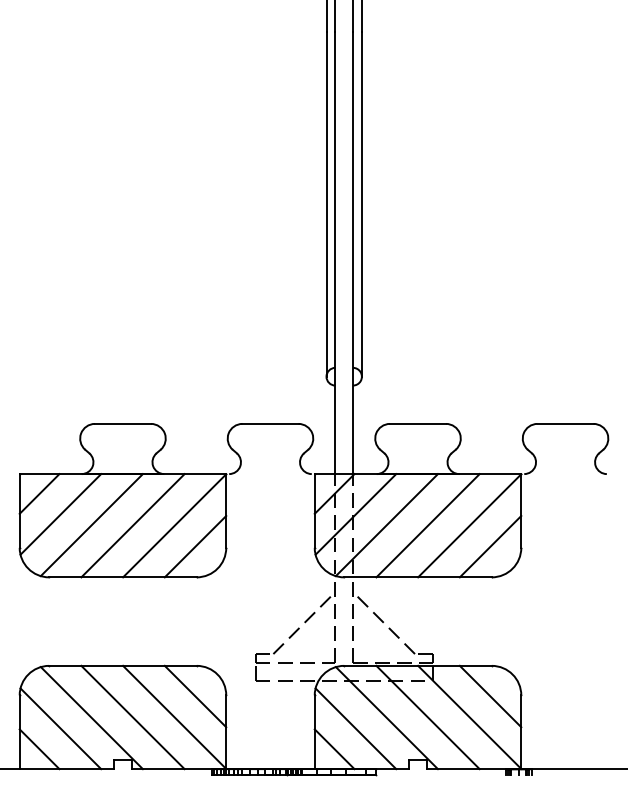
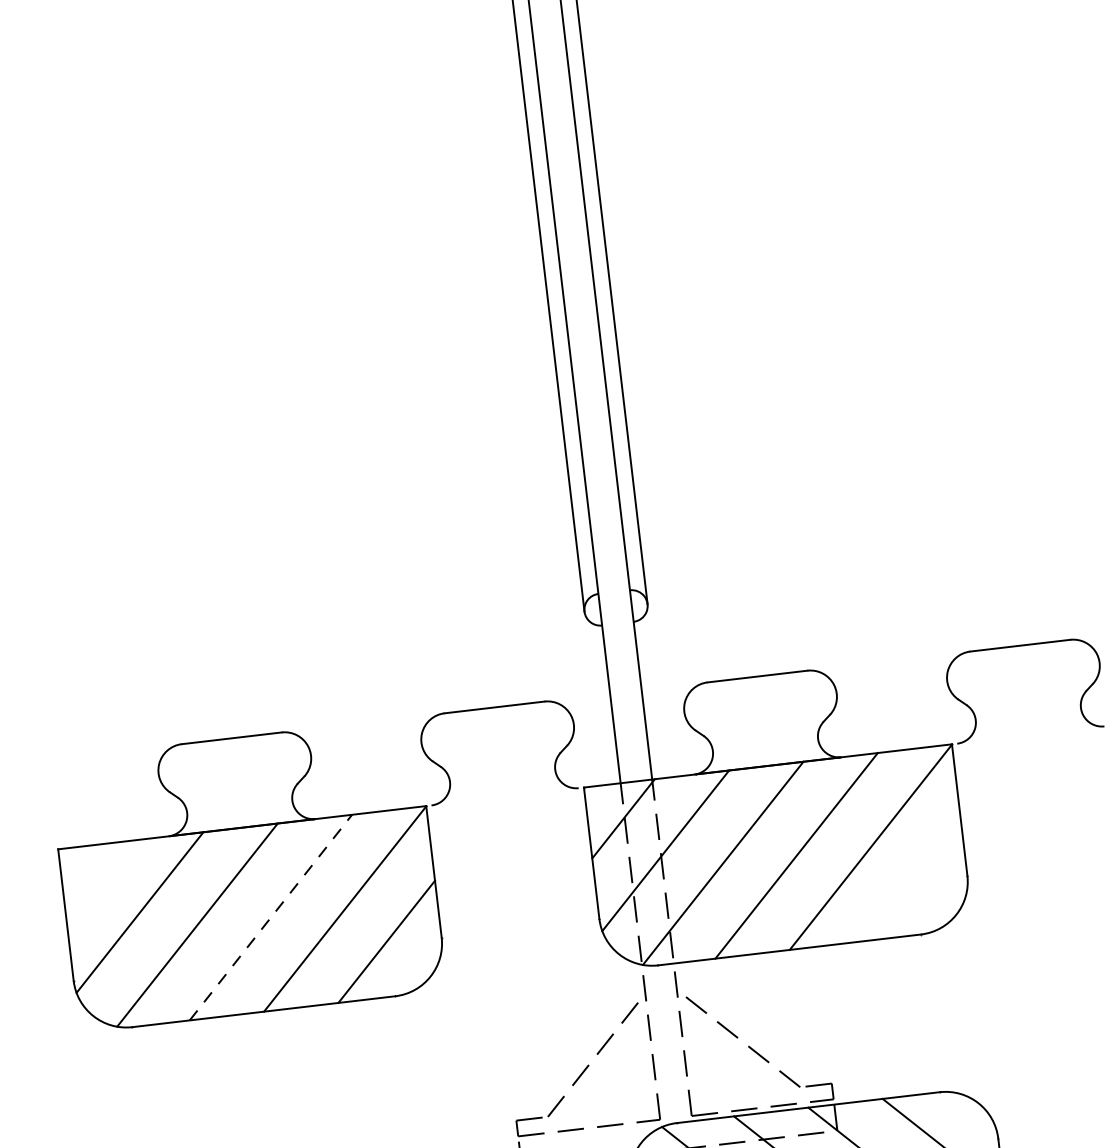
line: (39, 493) -> (97, 879), removed
line: (133, 525) -> (271, 917), solid -> dashed
line: (490, 546) -> (912, 879), removed

